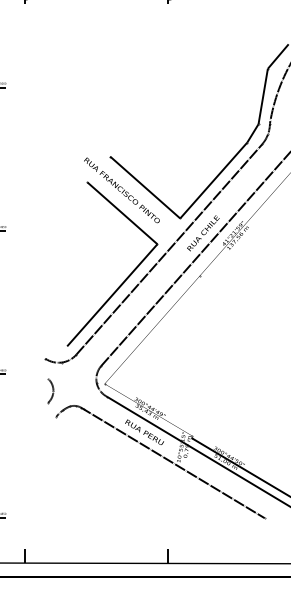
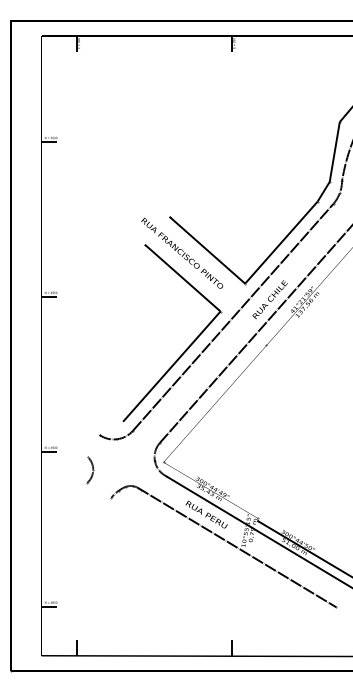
part: (50, 391) -> (90, 470), moved

